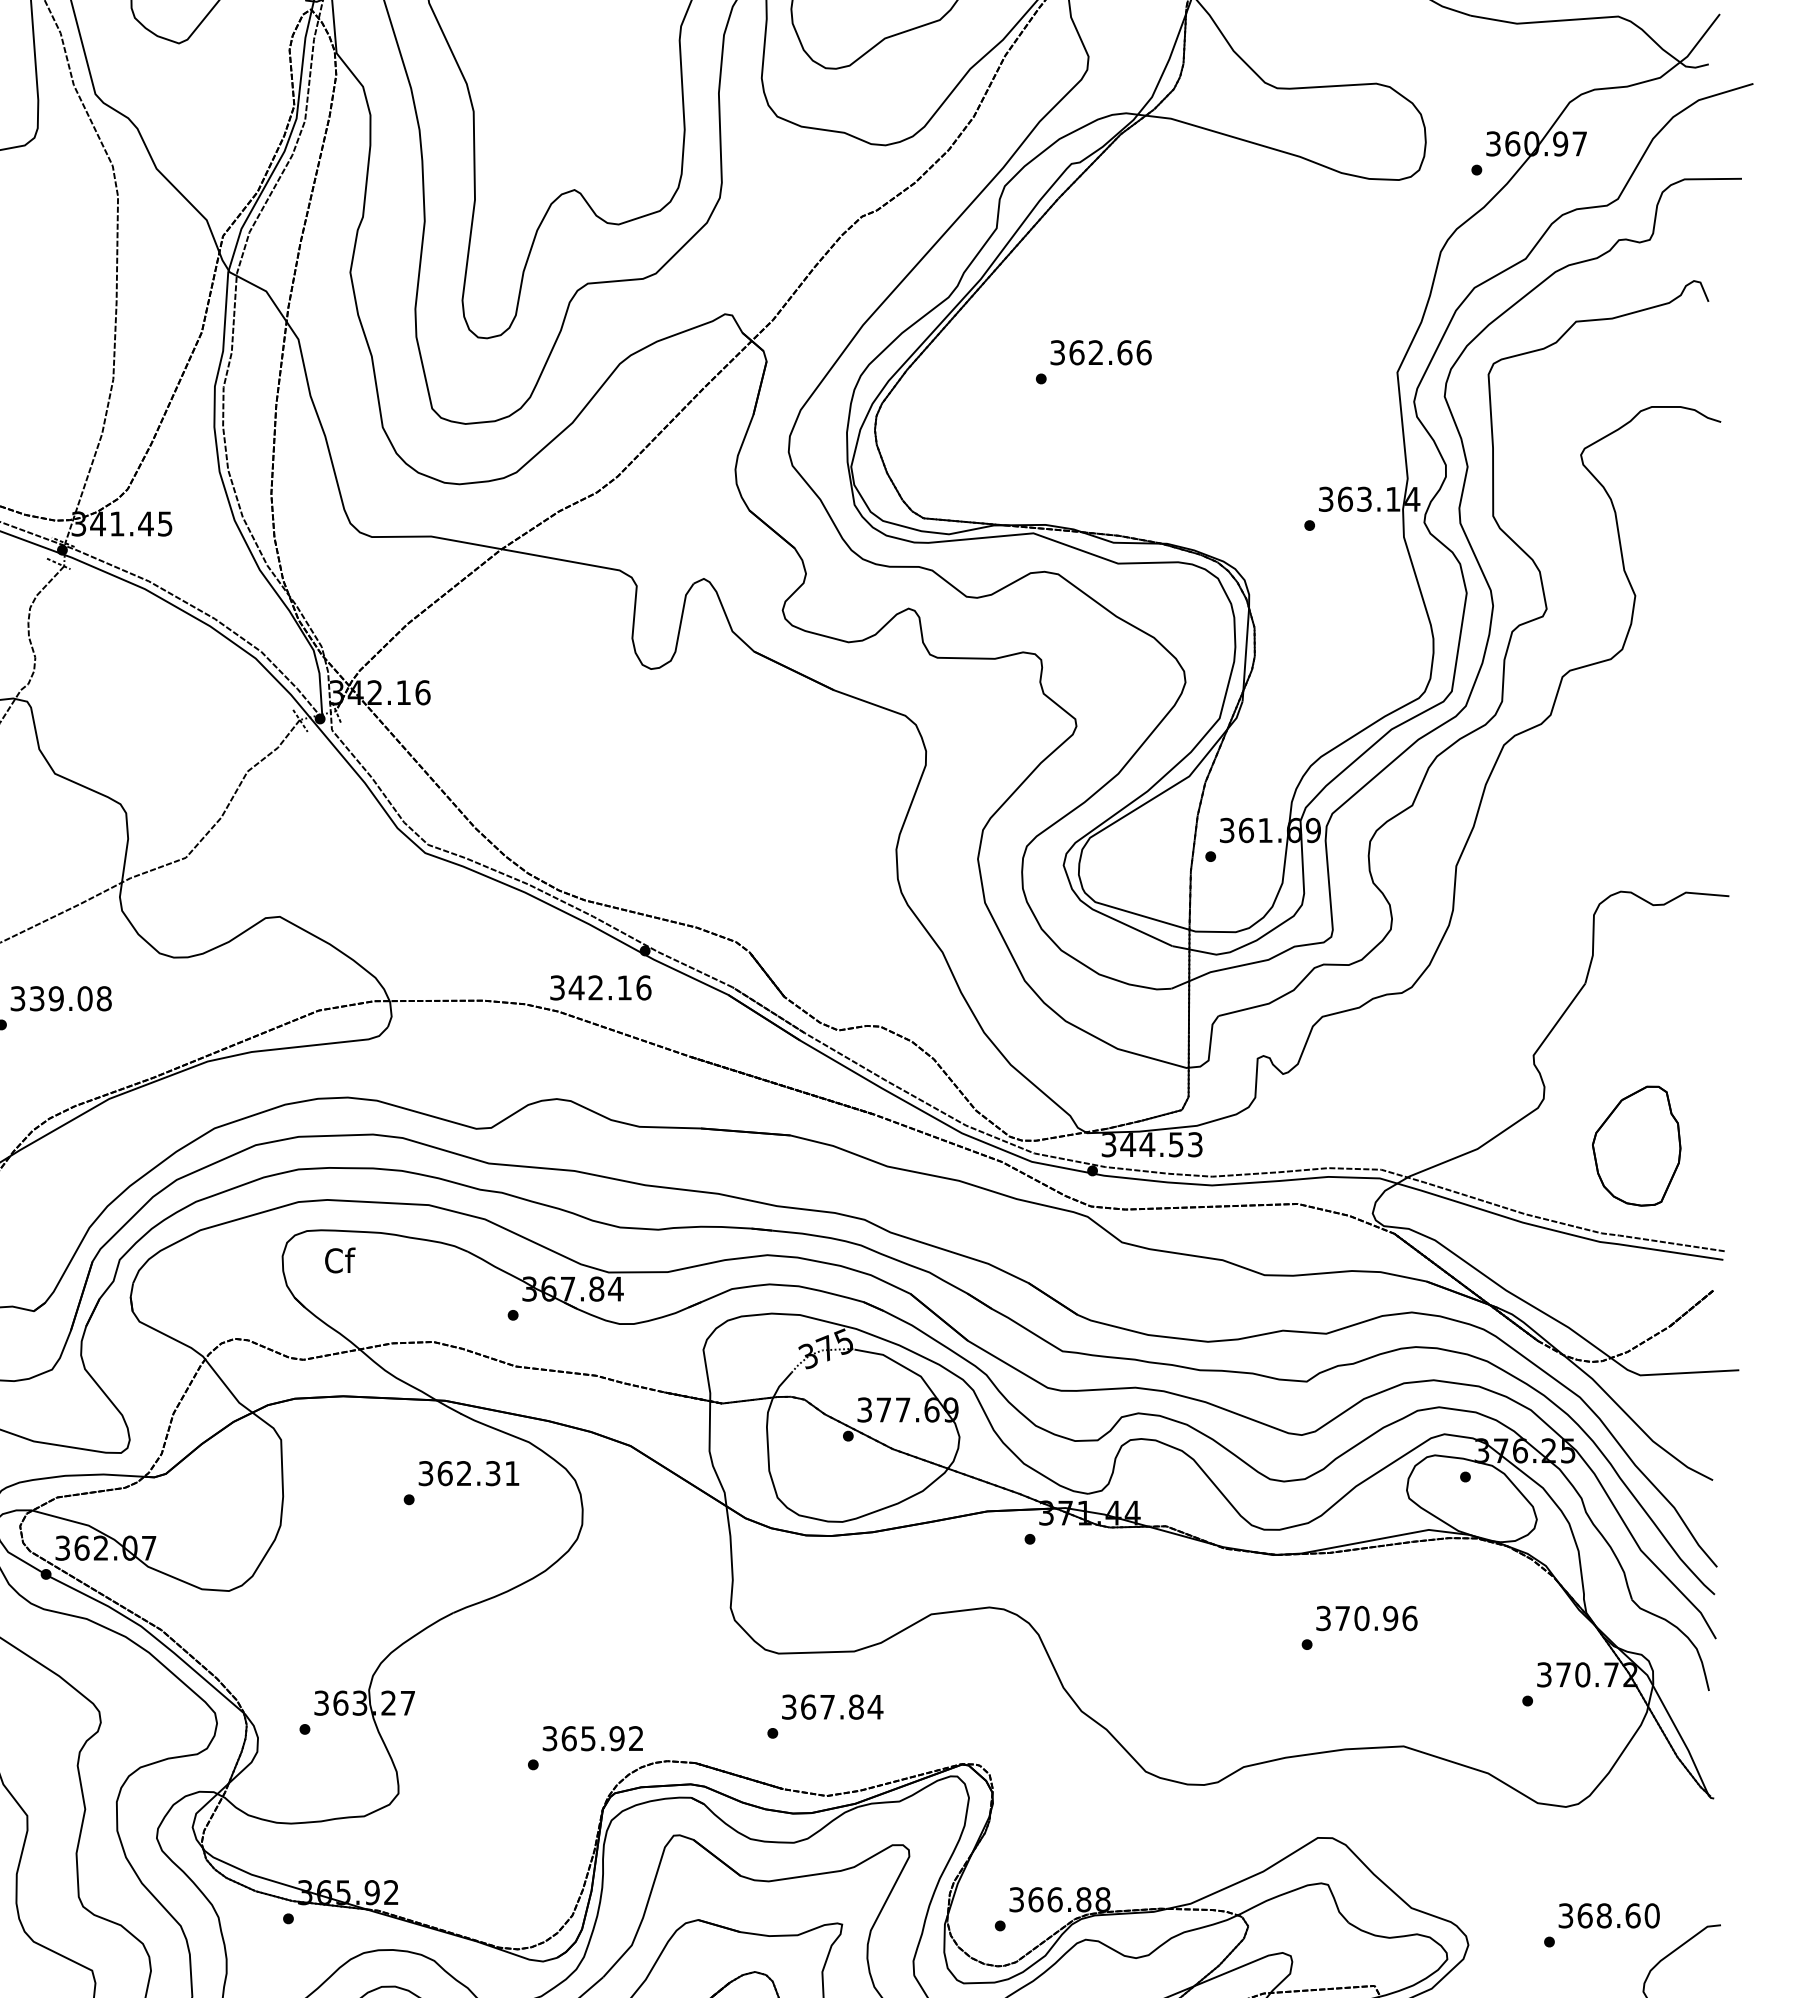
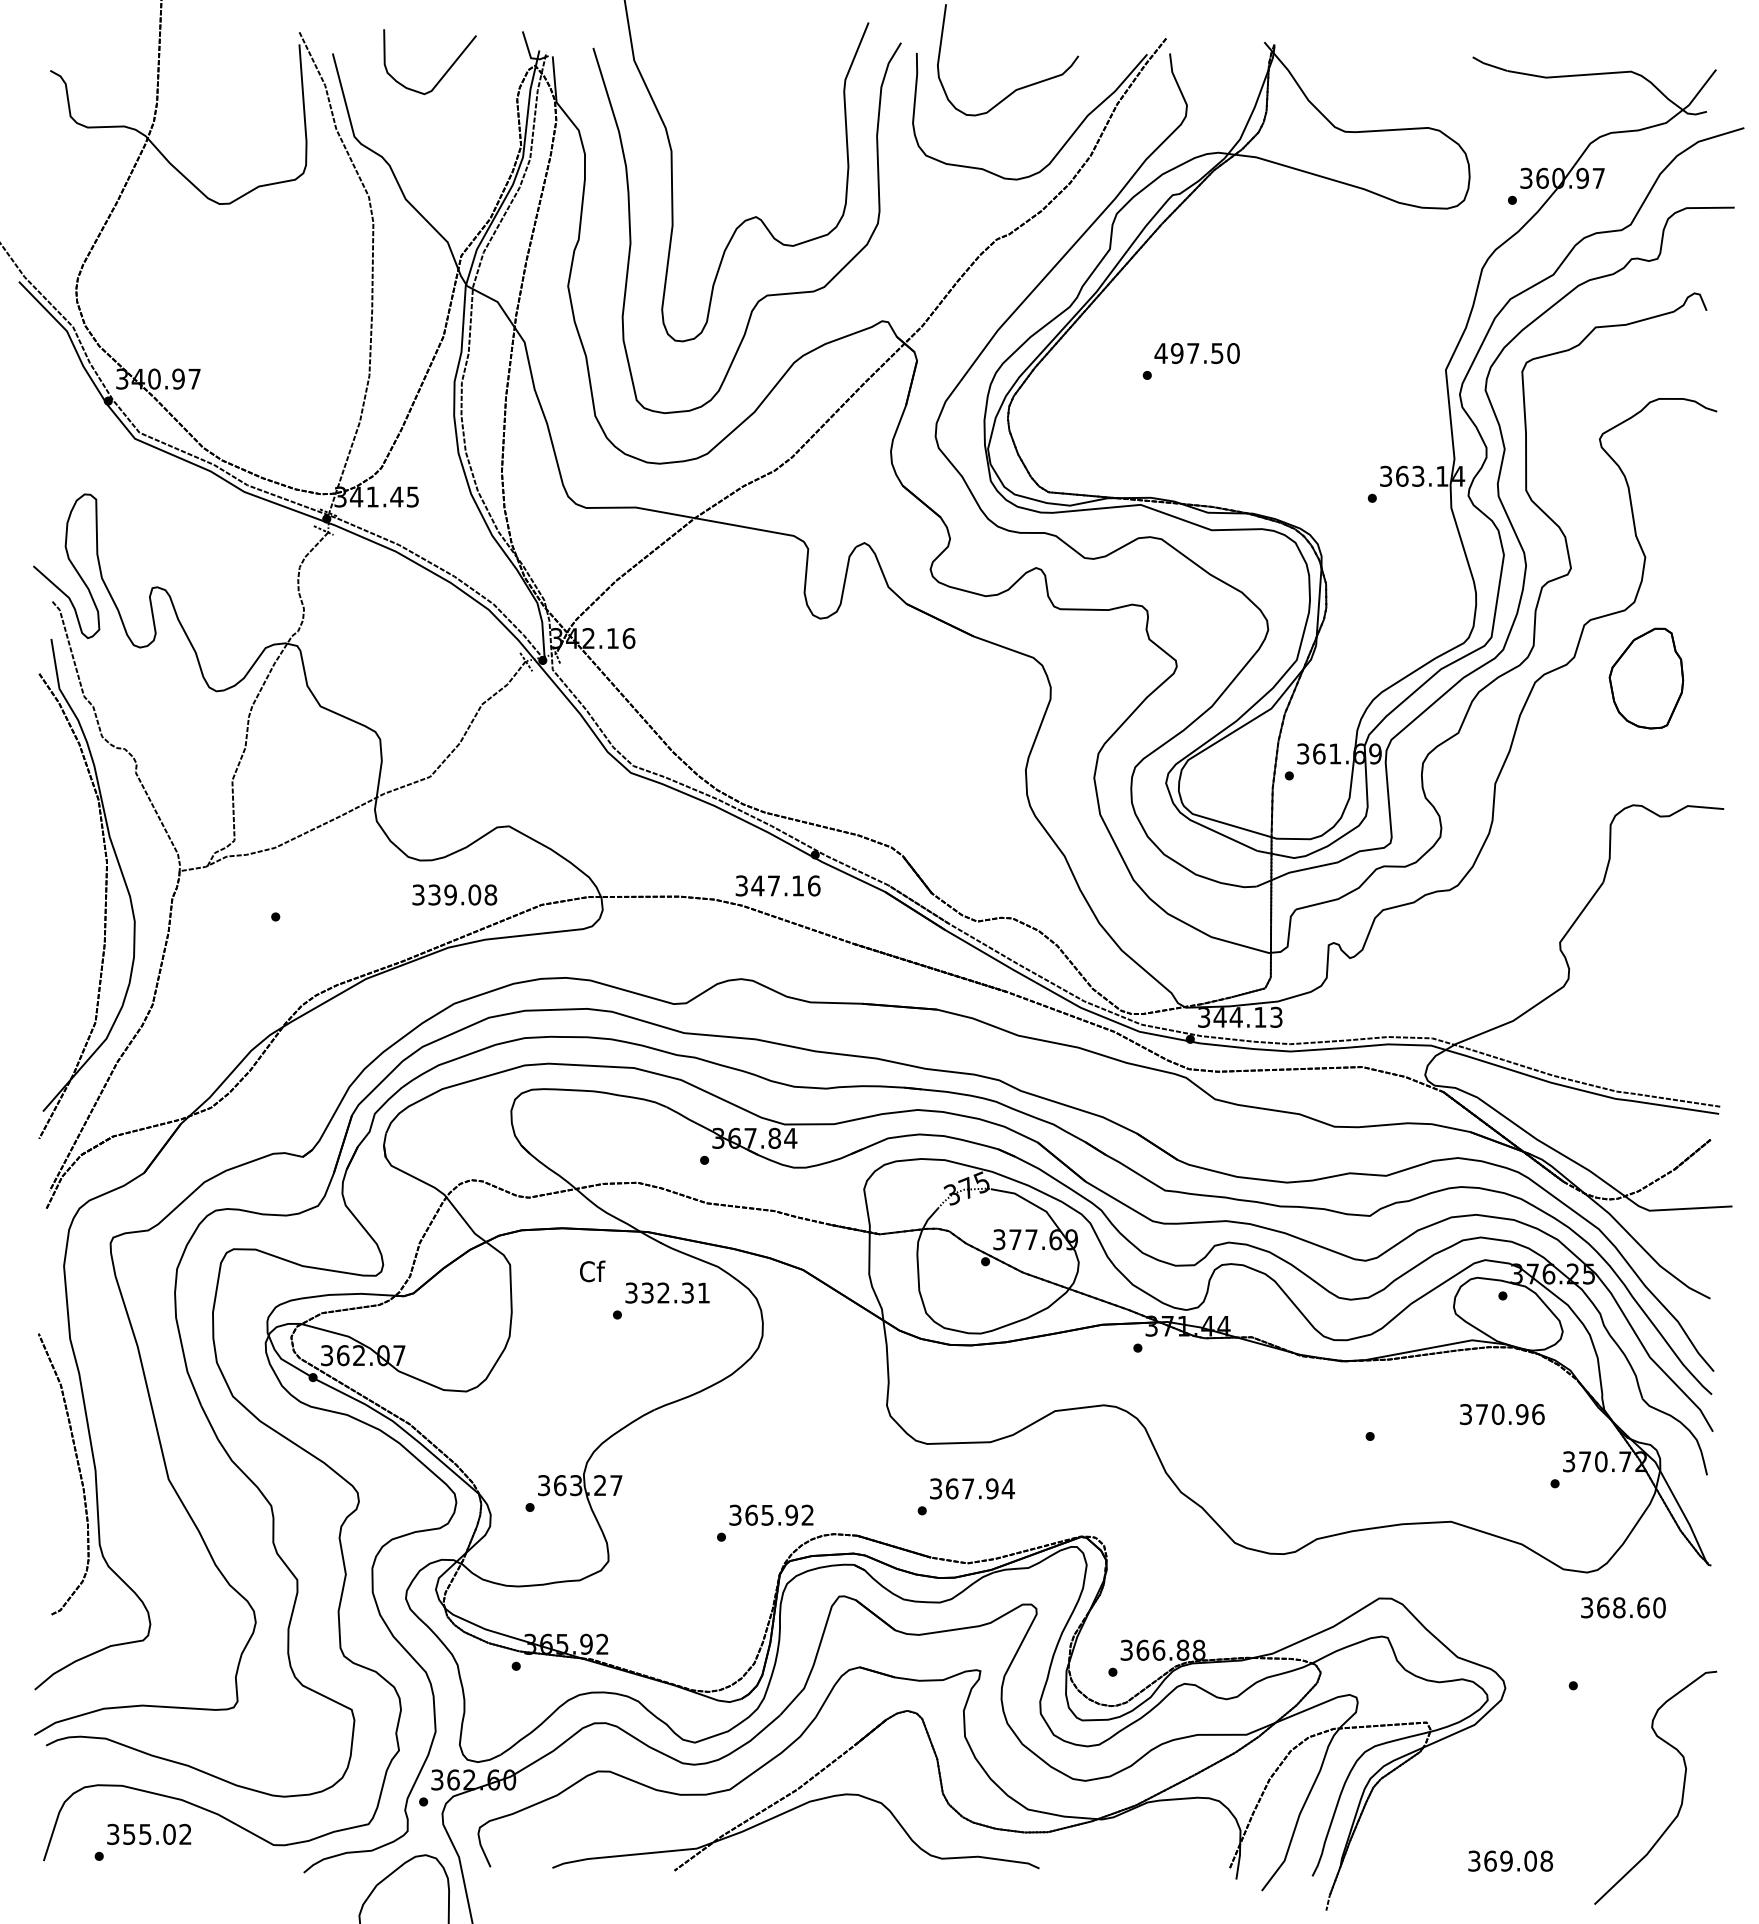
text: (1099, 352) -> (1196, 353), 362.66 -> 497.50
text: (595, 987) -> (773, 885), 342.16 -> 347.16
text: (60, 998) -> (454, 894), moved
text: (1176, 1144) -> (1260, 1017), 344.53 -> 344.13
part: (1636, 1146) -> (1646, 678), moved
text: (340, 1260) -> (592, 1271), moved
text: (445, 1472) -> (647, 1292), 362.31 -> 332.31
text: (1367, 1618) -> (1502, 1414), moved
text: (856, 1706) -> (992, 1488), 367.84 -> 367.94
text: (1609, 1915) -> (1623, 1607), moved

